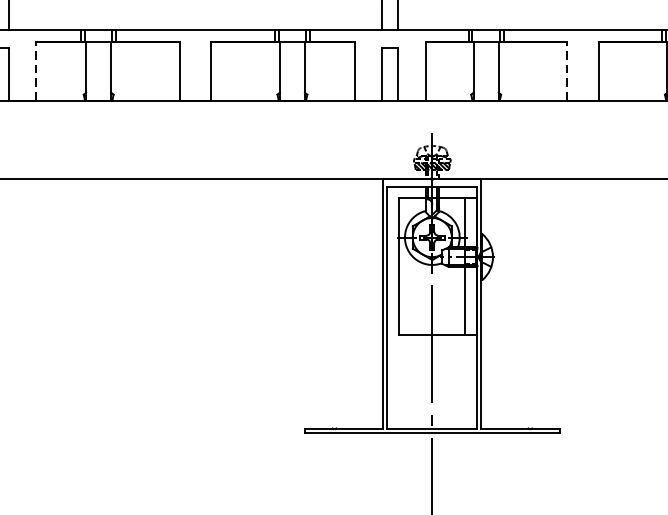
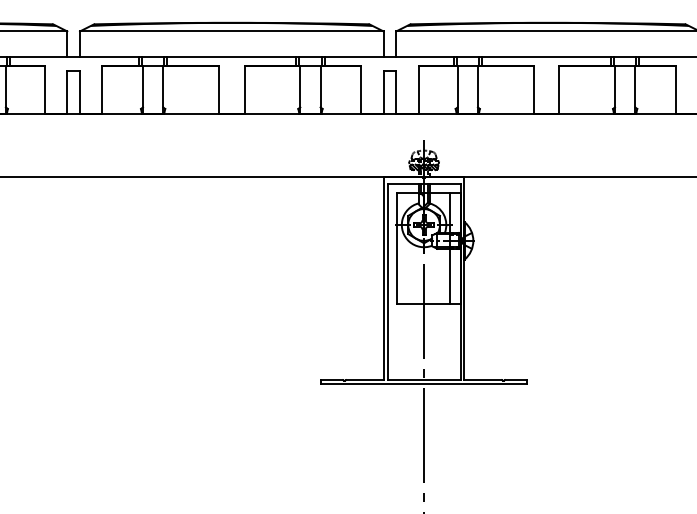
line: (36, 70) -> (102, 89), dashed -> solid
line: (567, 70) -> (533, 89), dashed -> solid

